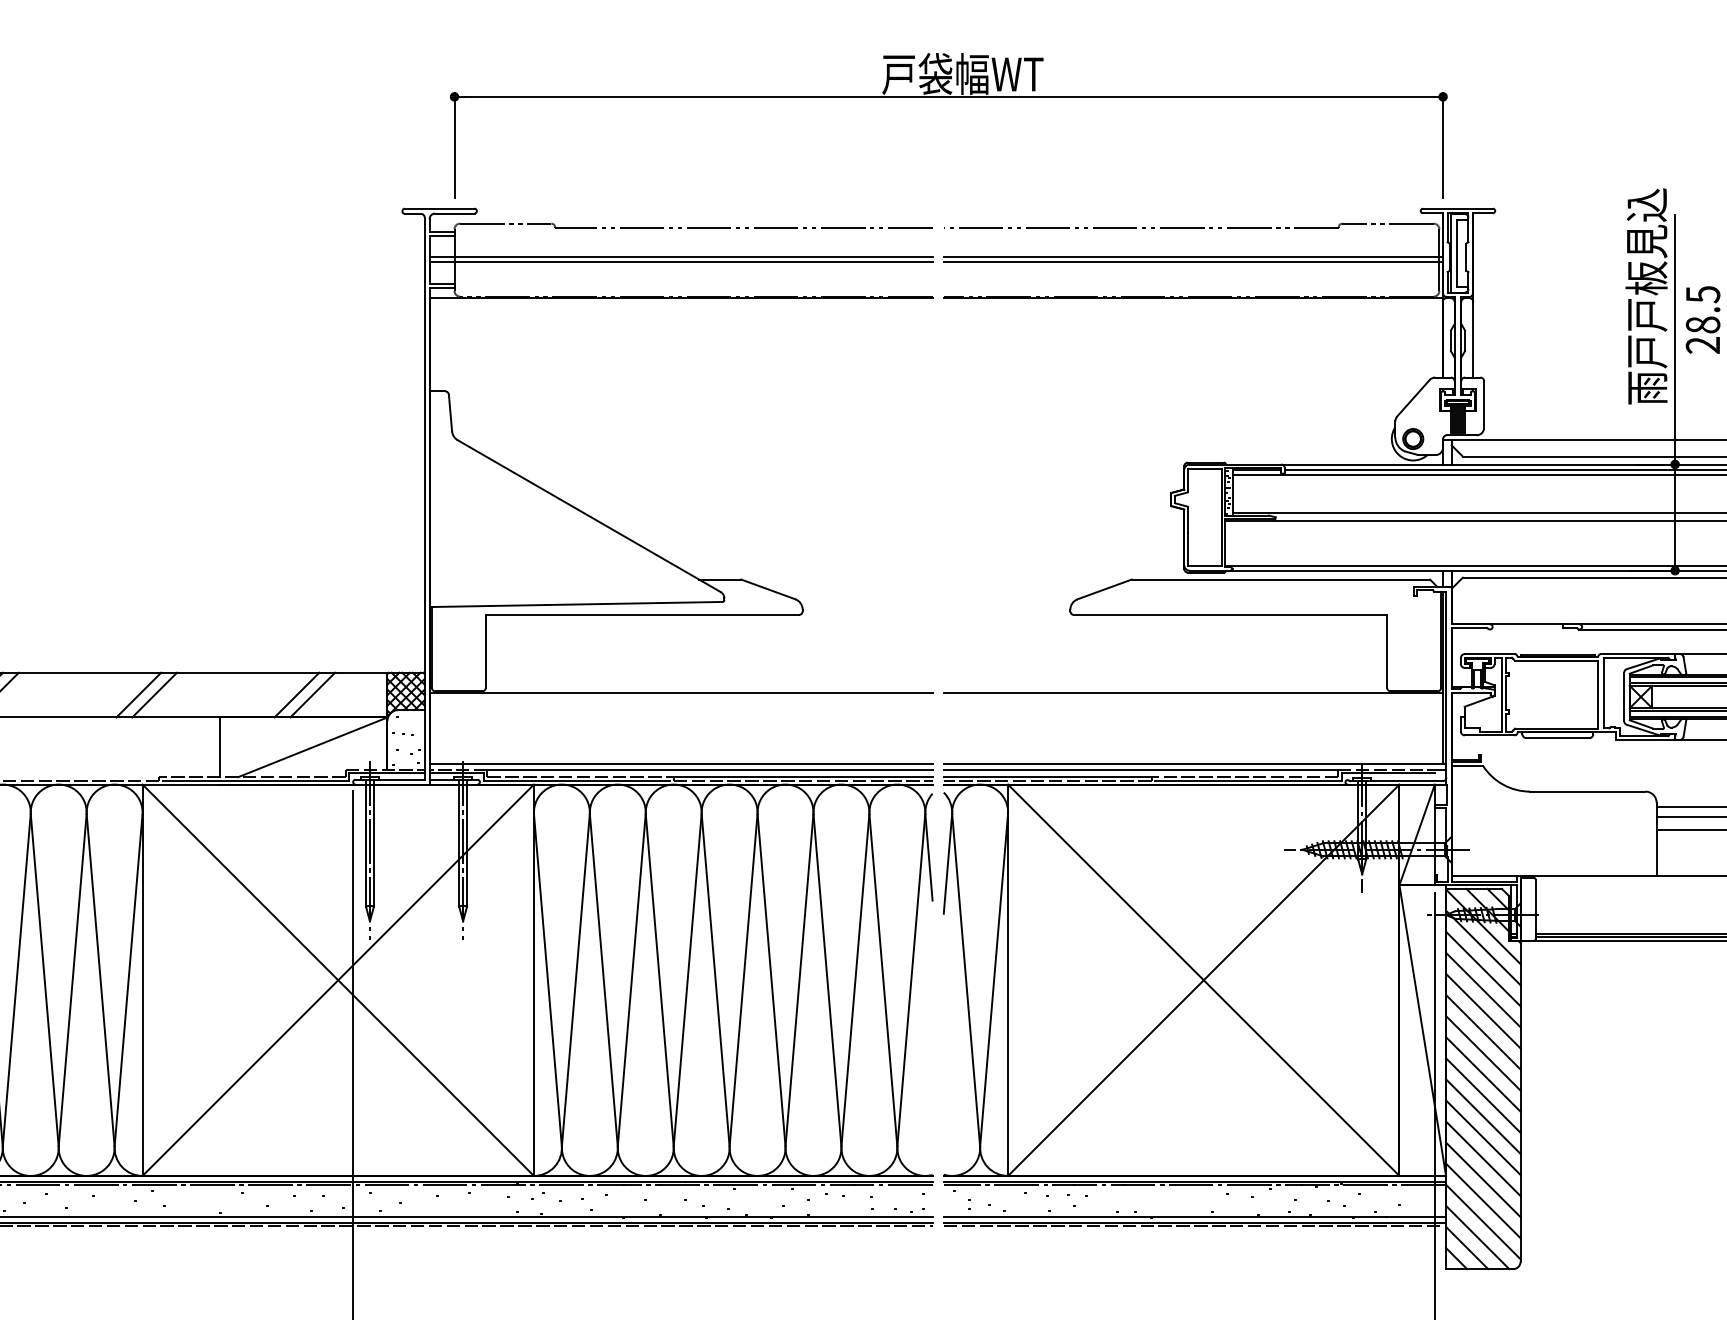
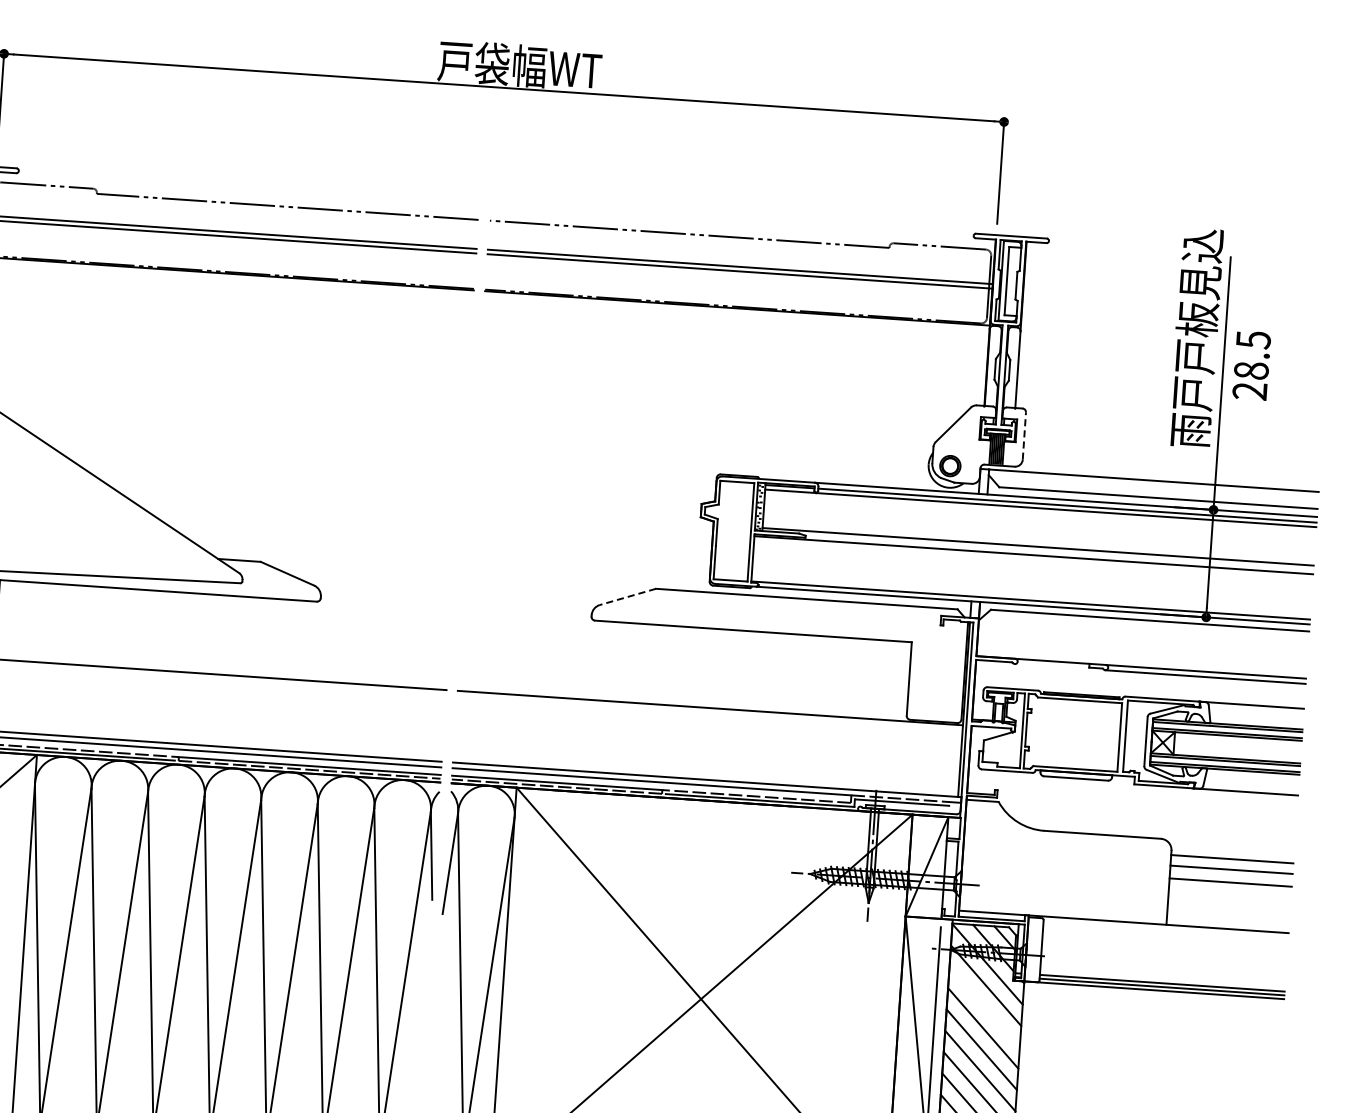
line: (1484, 404) -> (1024, 436), solid -> dashed
line: (1104, 589) -> (627, 596), solid -> dashed
line: (1483, 968) -> (984, 1006), removed

